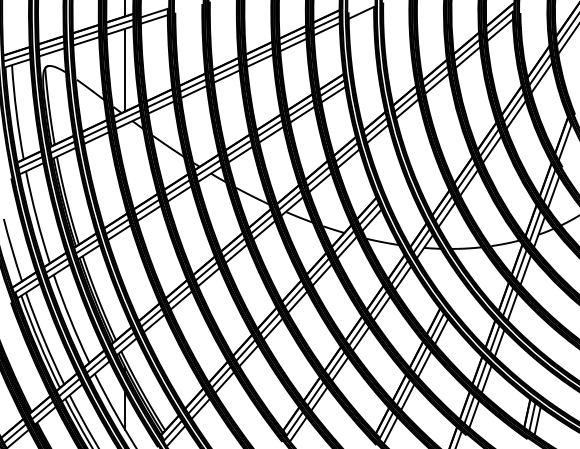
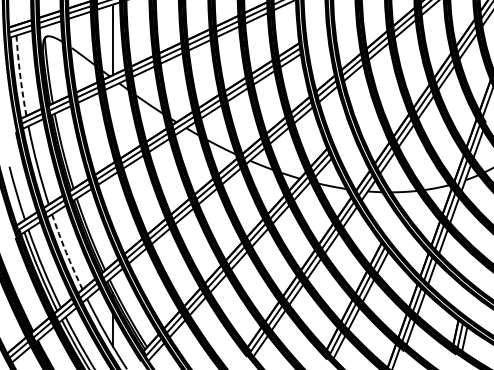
arc: (16, 112) -> (20, 75), solid -> dashed
arc: (70, 319) -> (66, 252), solid -> dashed

